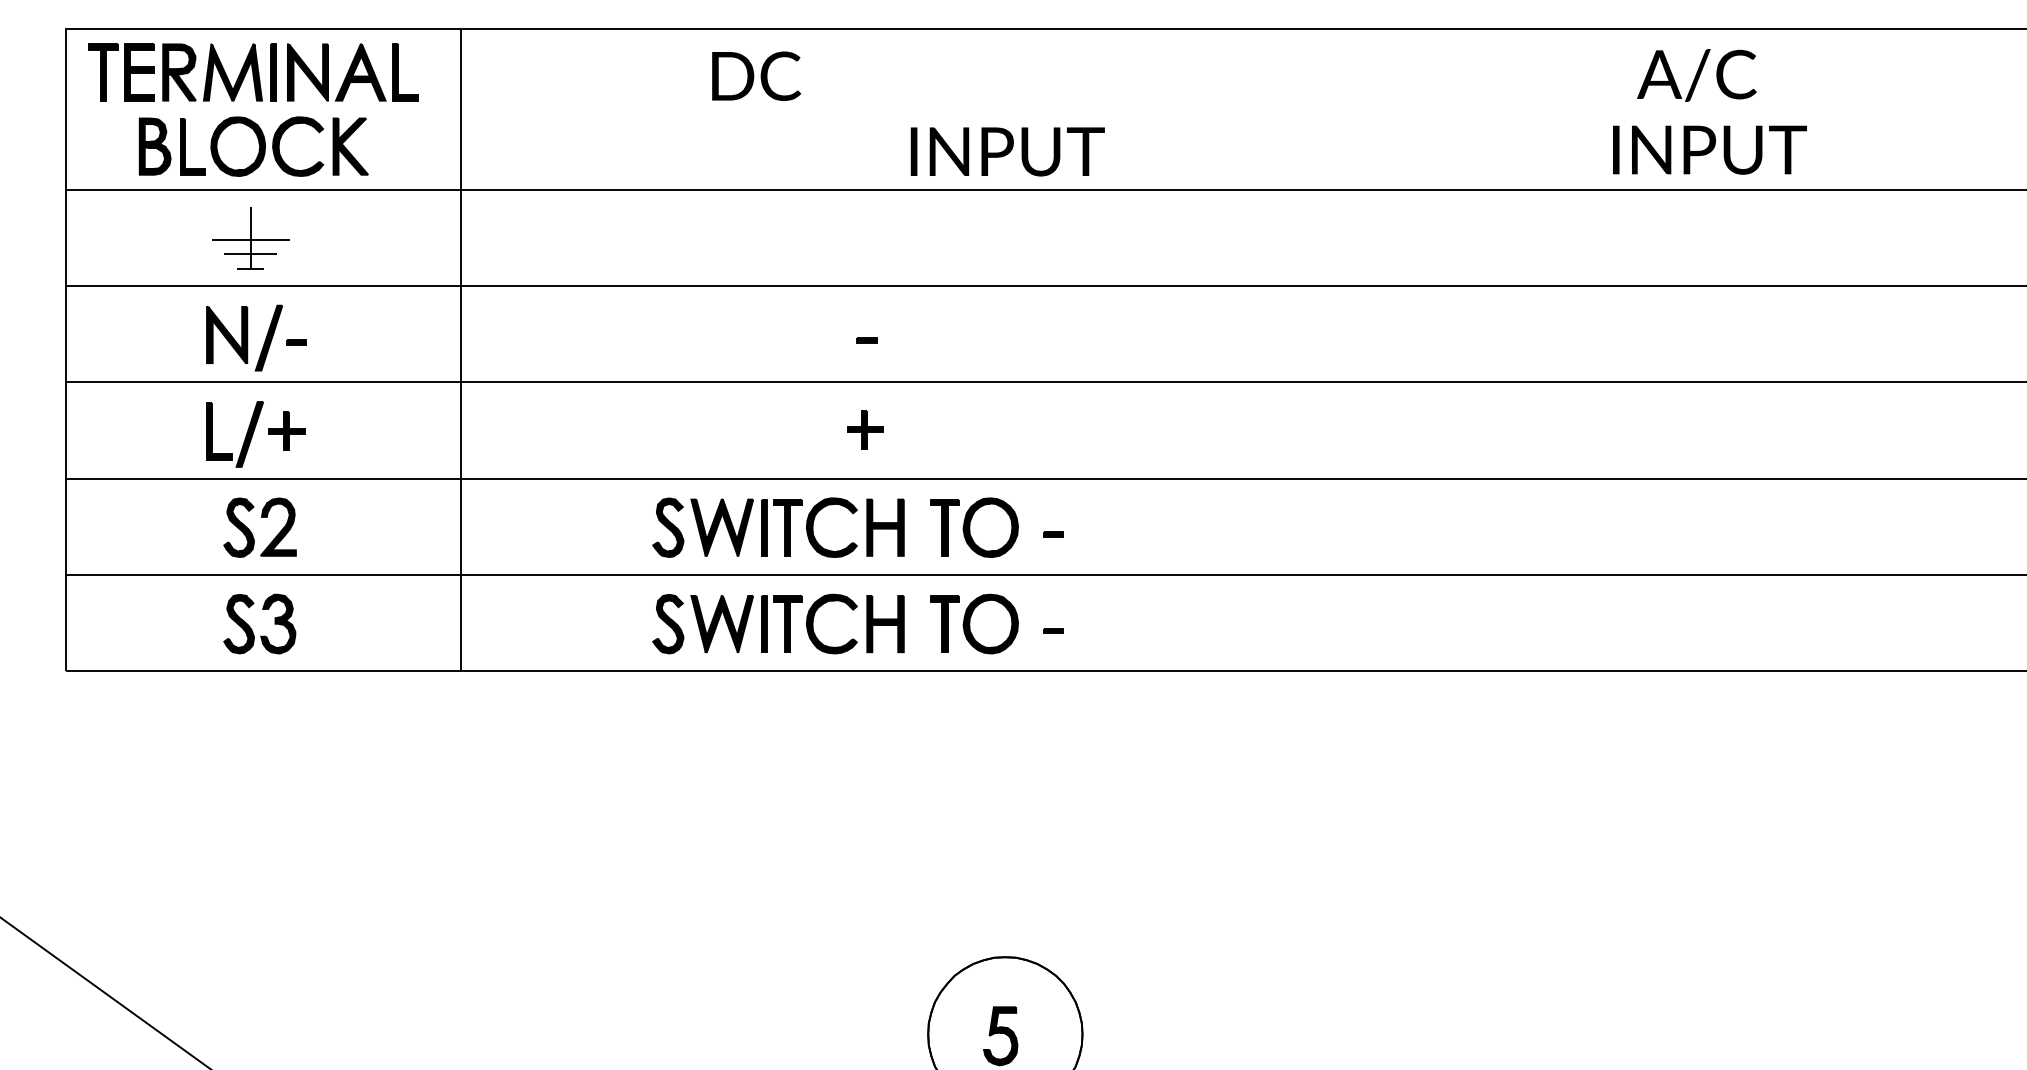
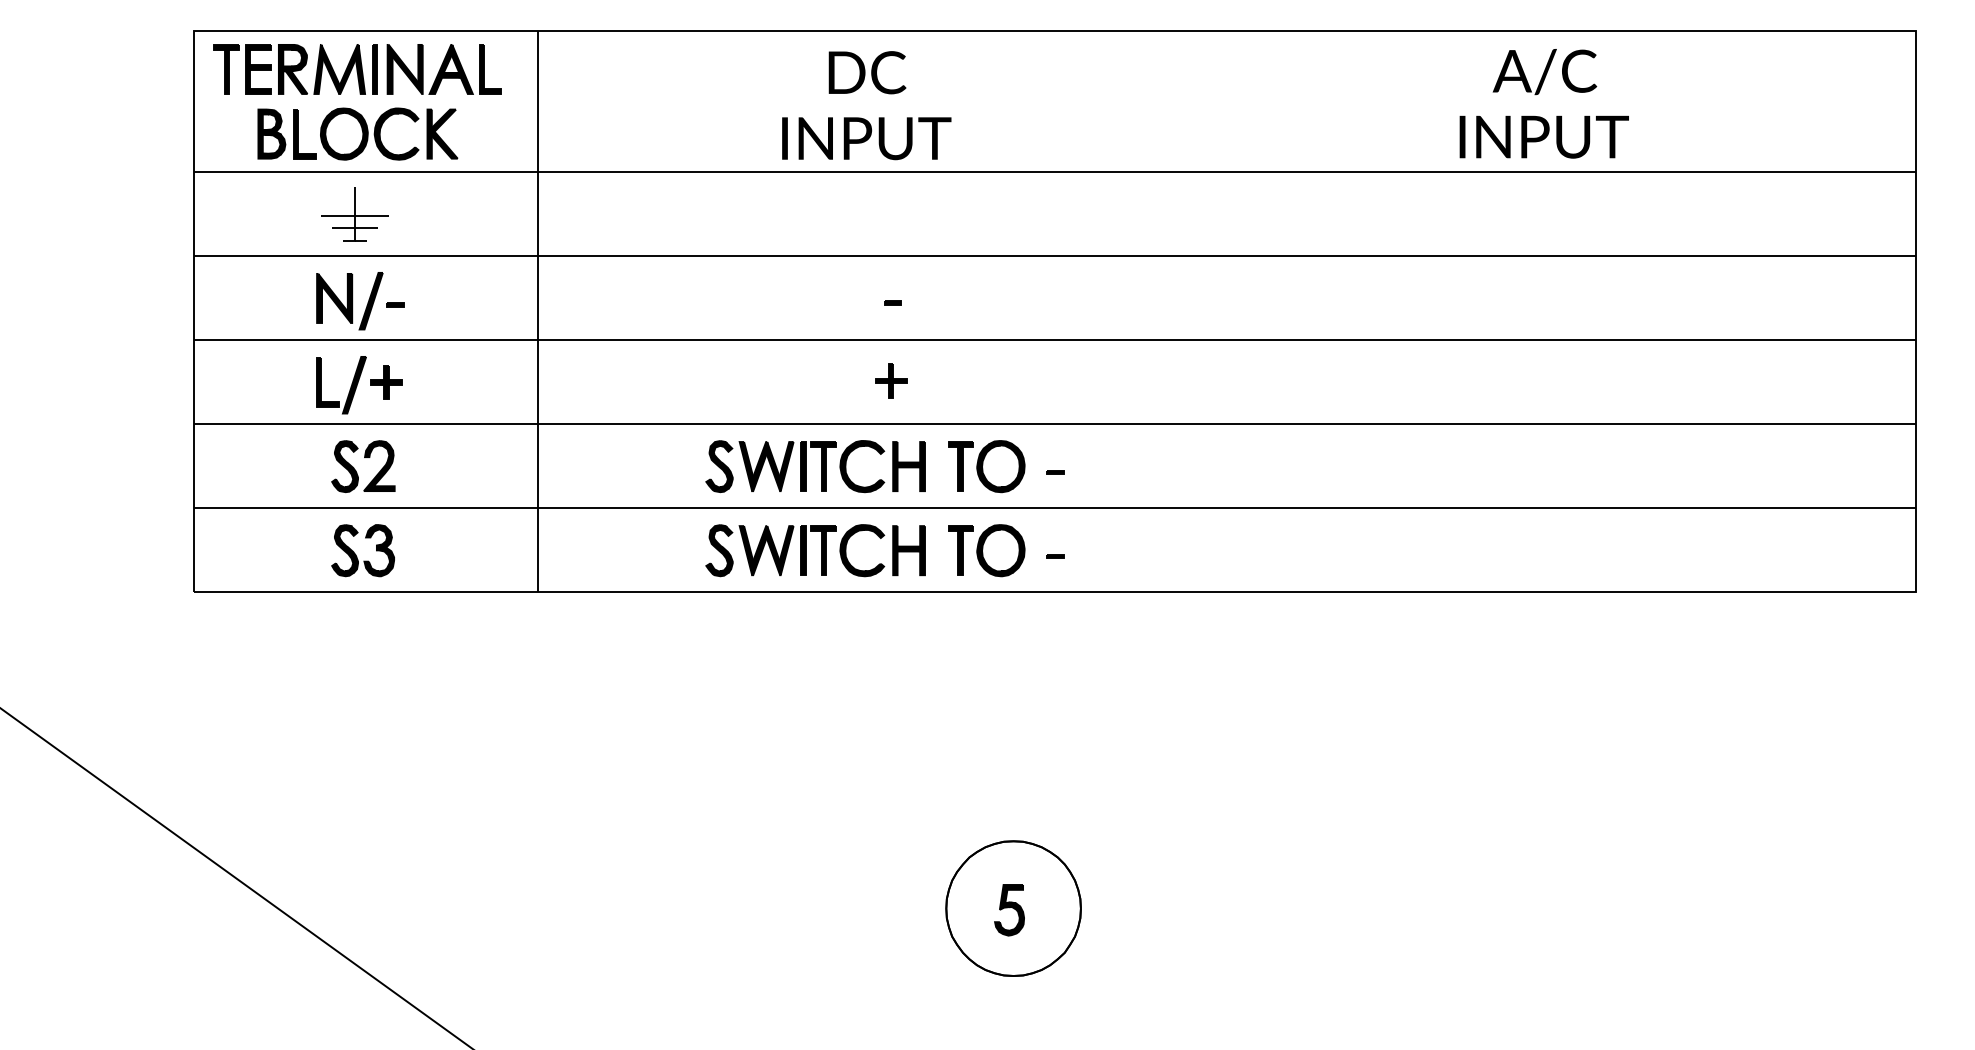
text: (756, 76) -> (867, 72), moved
text: (1696, 76) -> (1544, 72), moved
text: (1708, 149) -> (1543, 136), moved
text: (1007, 151) -> (866, 138), moved

